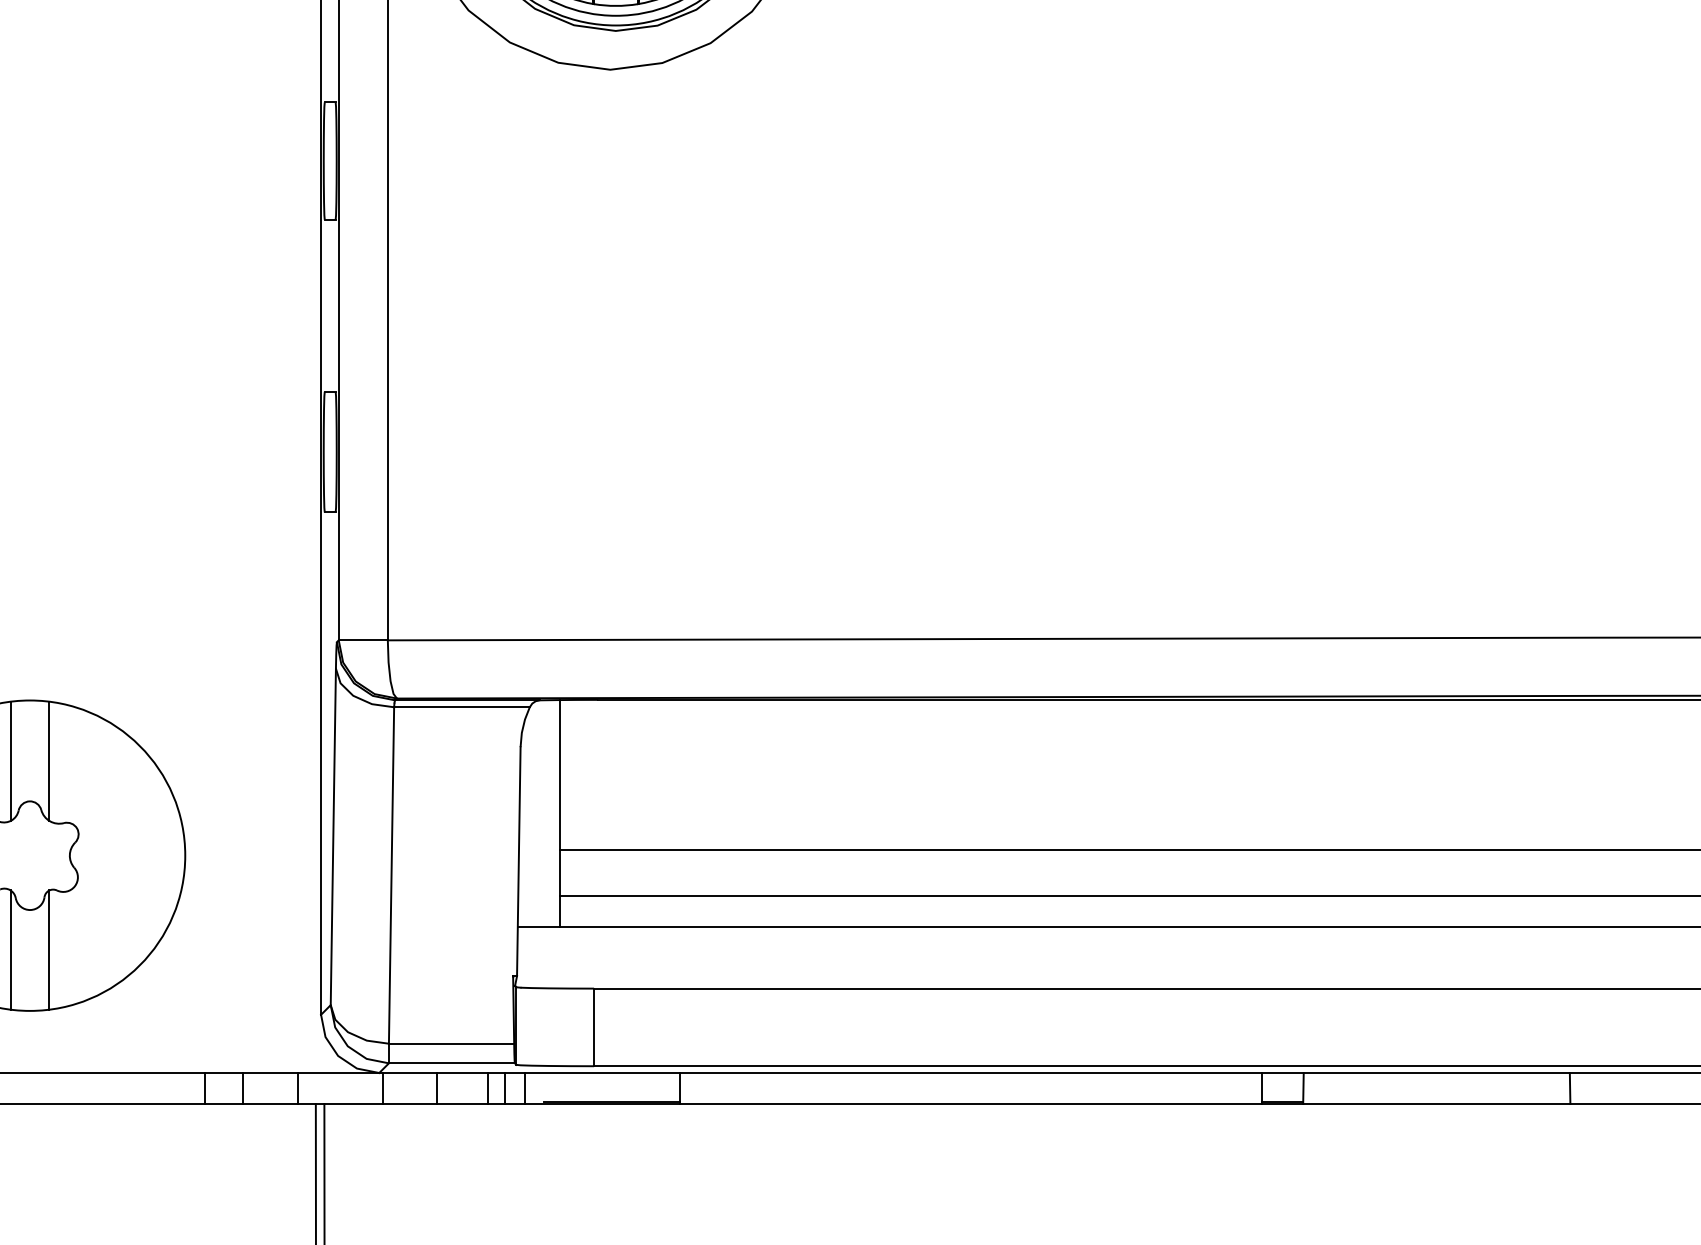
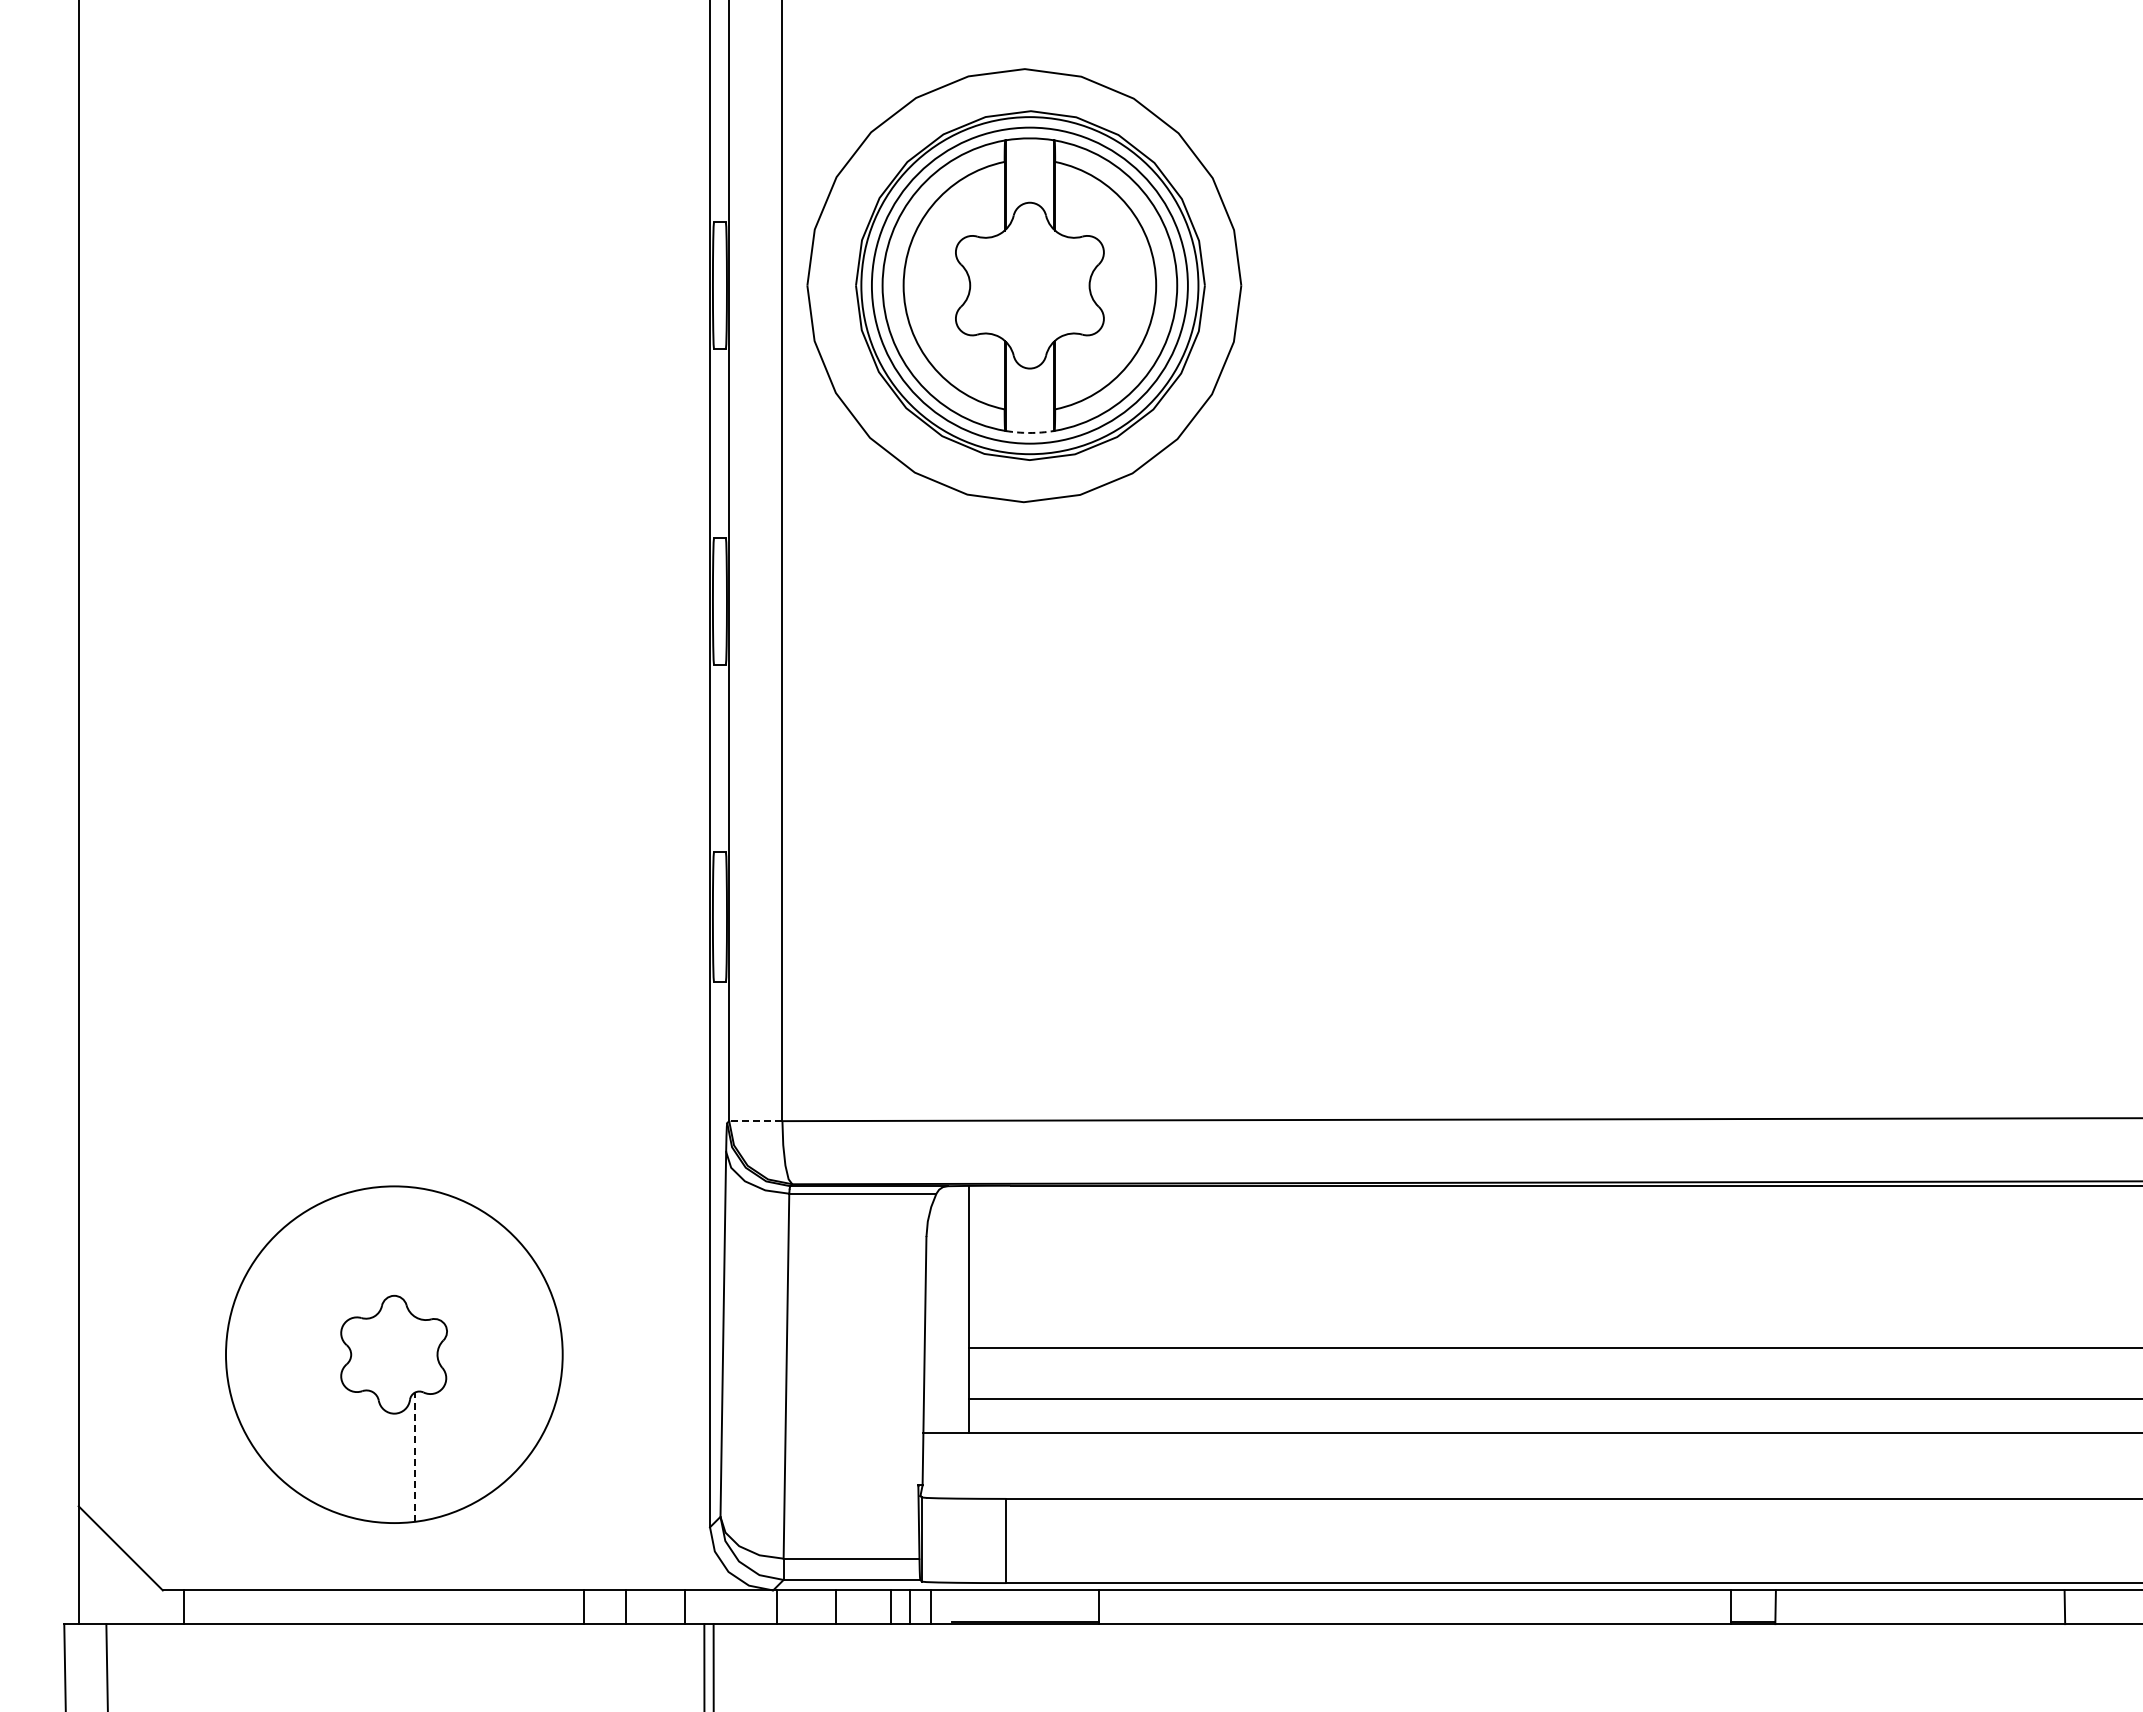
arc: (615, 5) -> (1029, 432), solid -> dashed
line: (362, 640) -> (755, 1121), solid -> dashed
line: (10, 761) -> (373, 1252), removed
line: (49, 761) -> (415, 1252), removed
line: (10, 949) -> (373, 1456), removed
line: (49, 950) -> (415, 1457), solid -> dashed

